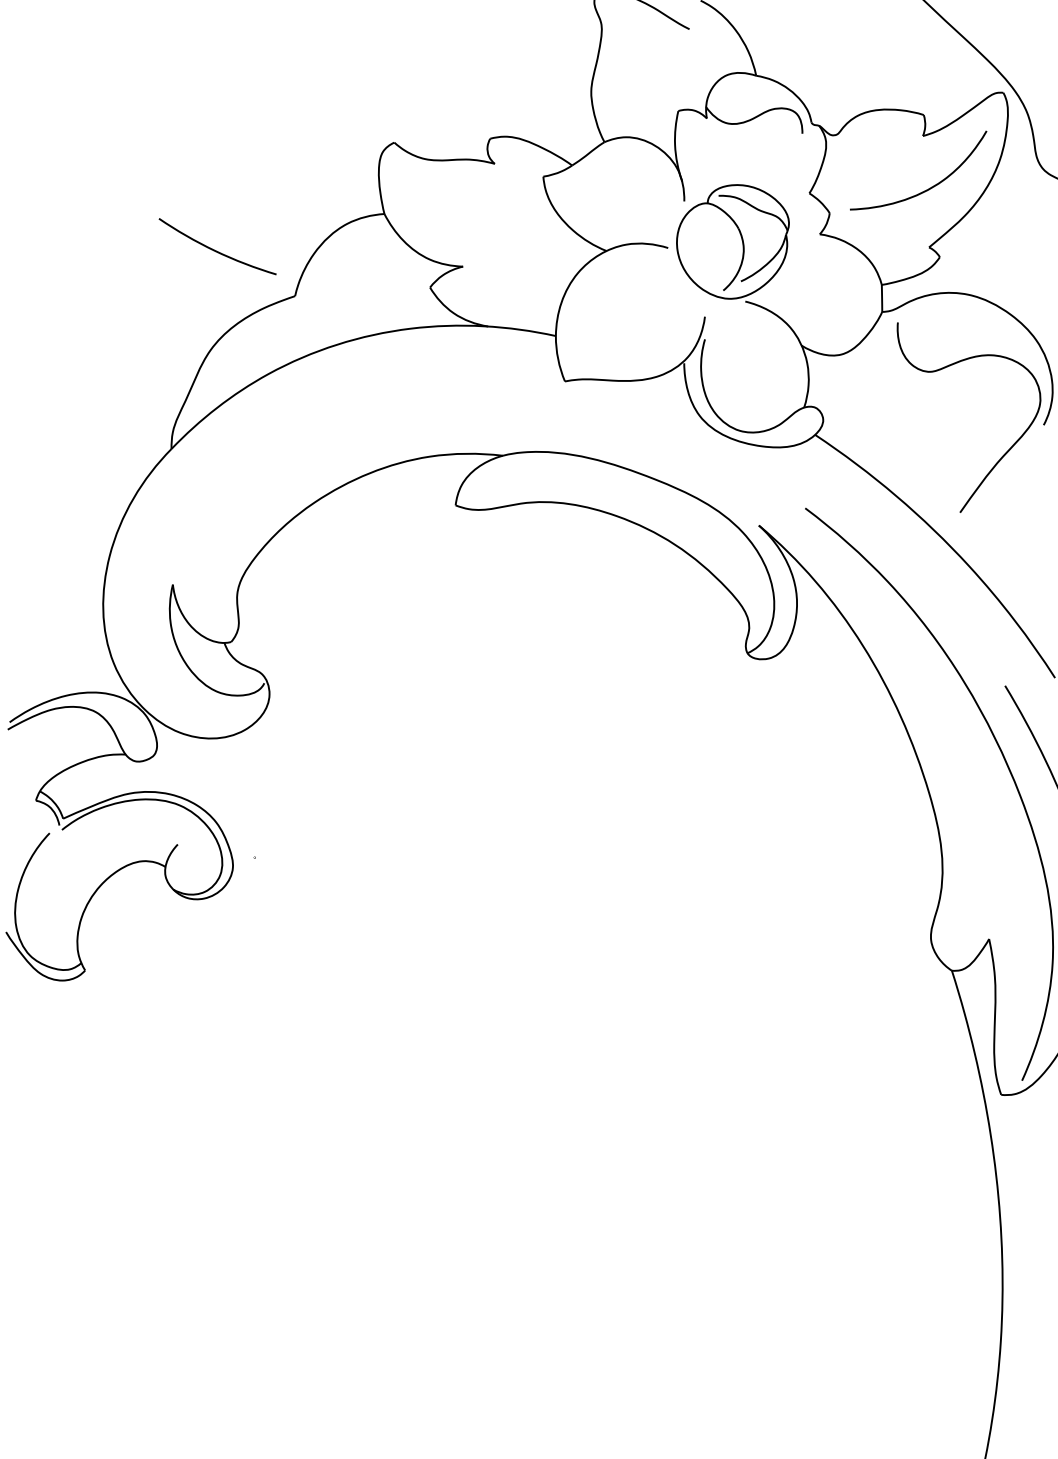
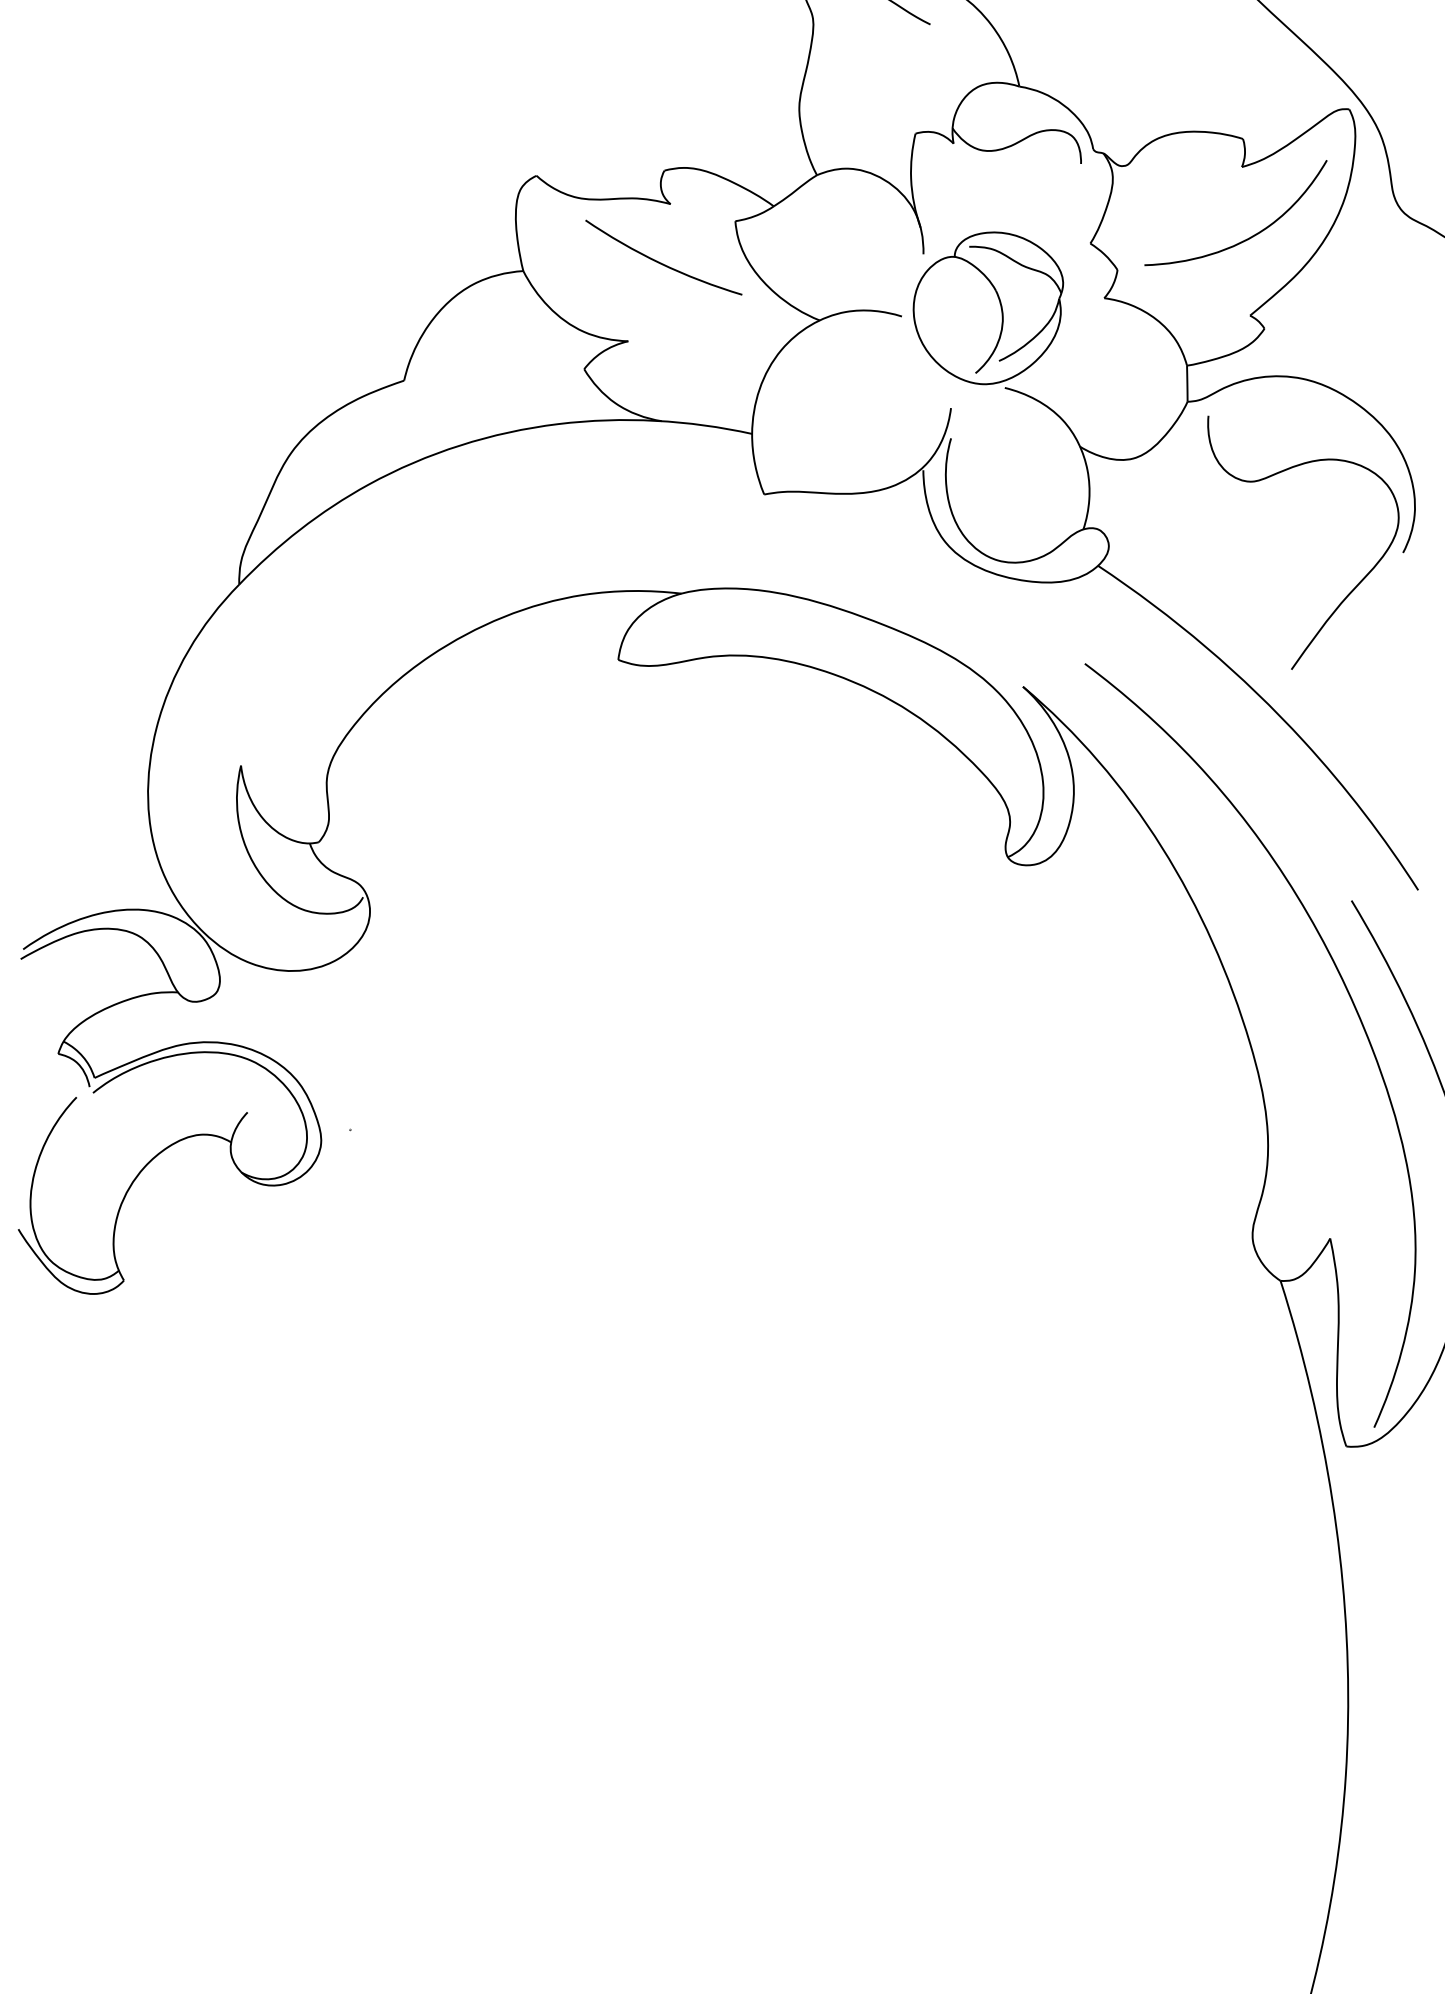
curve: (215, 250) -> (661, 262), moved

